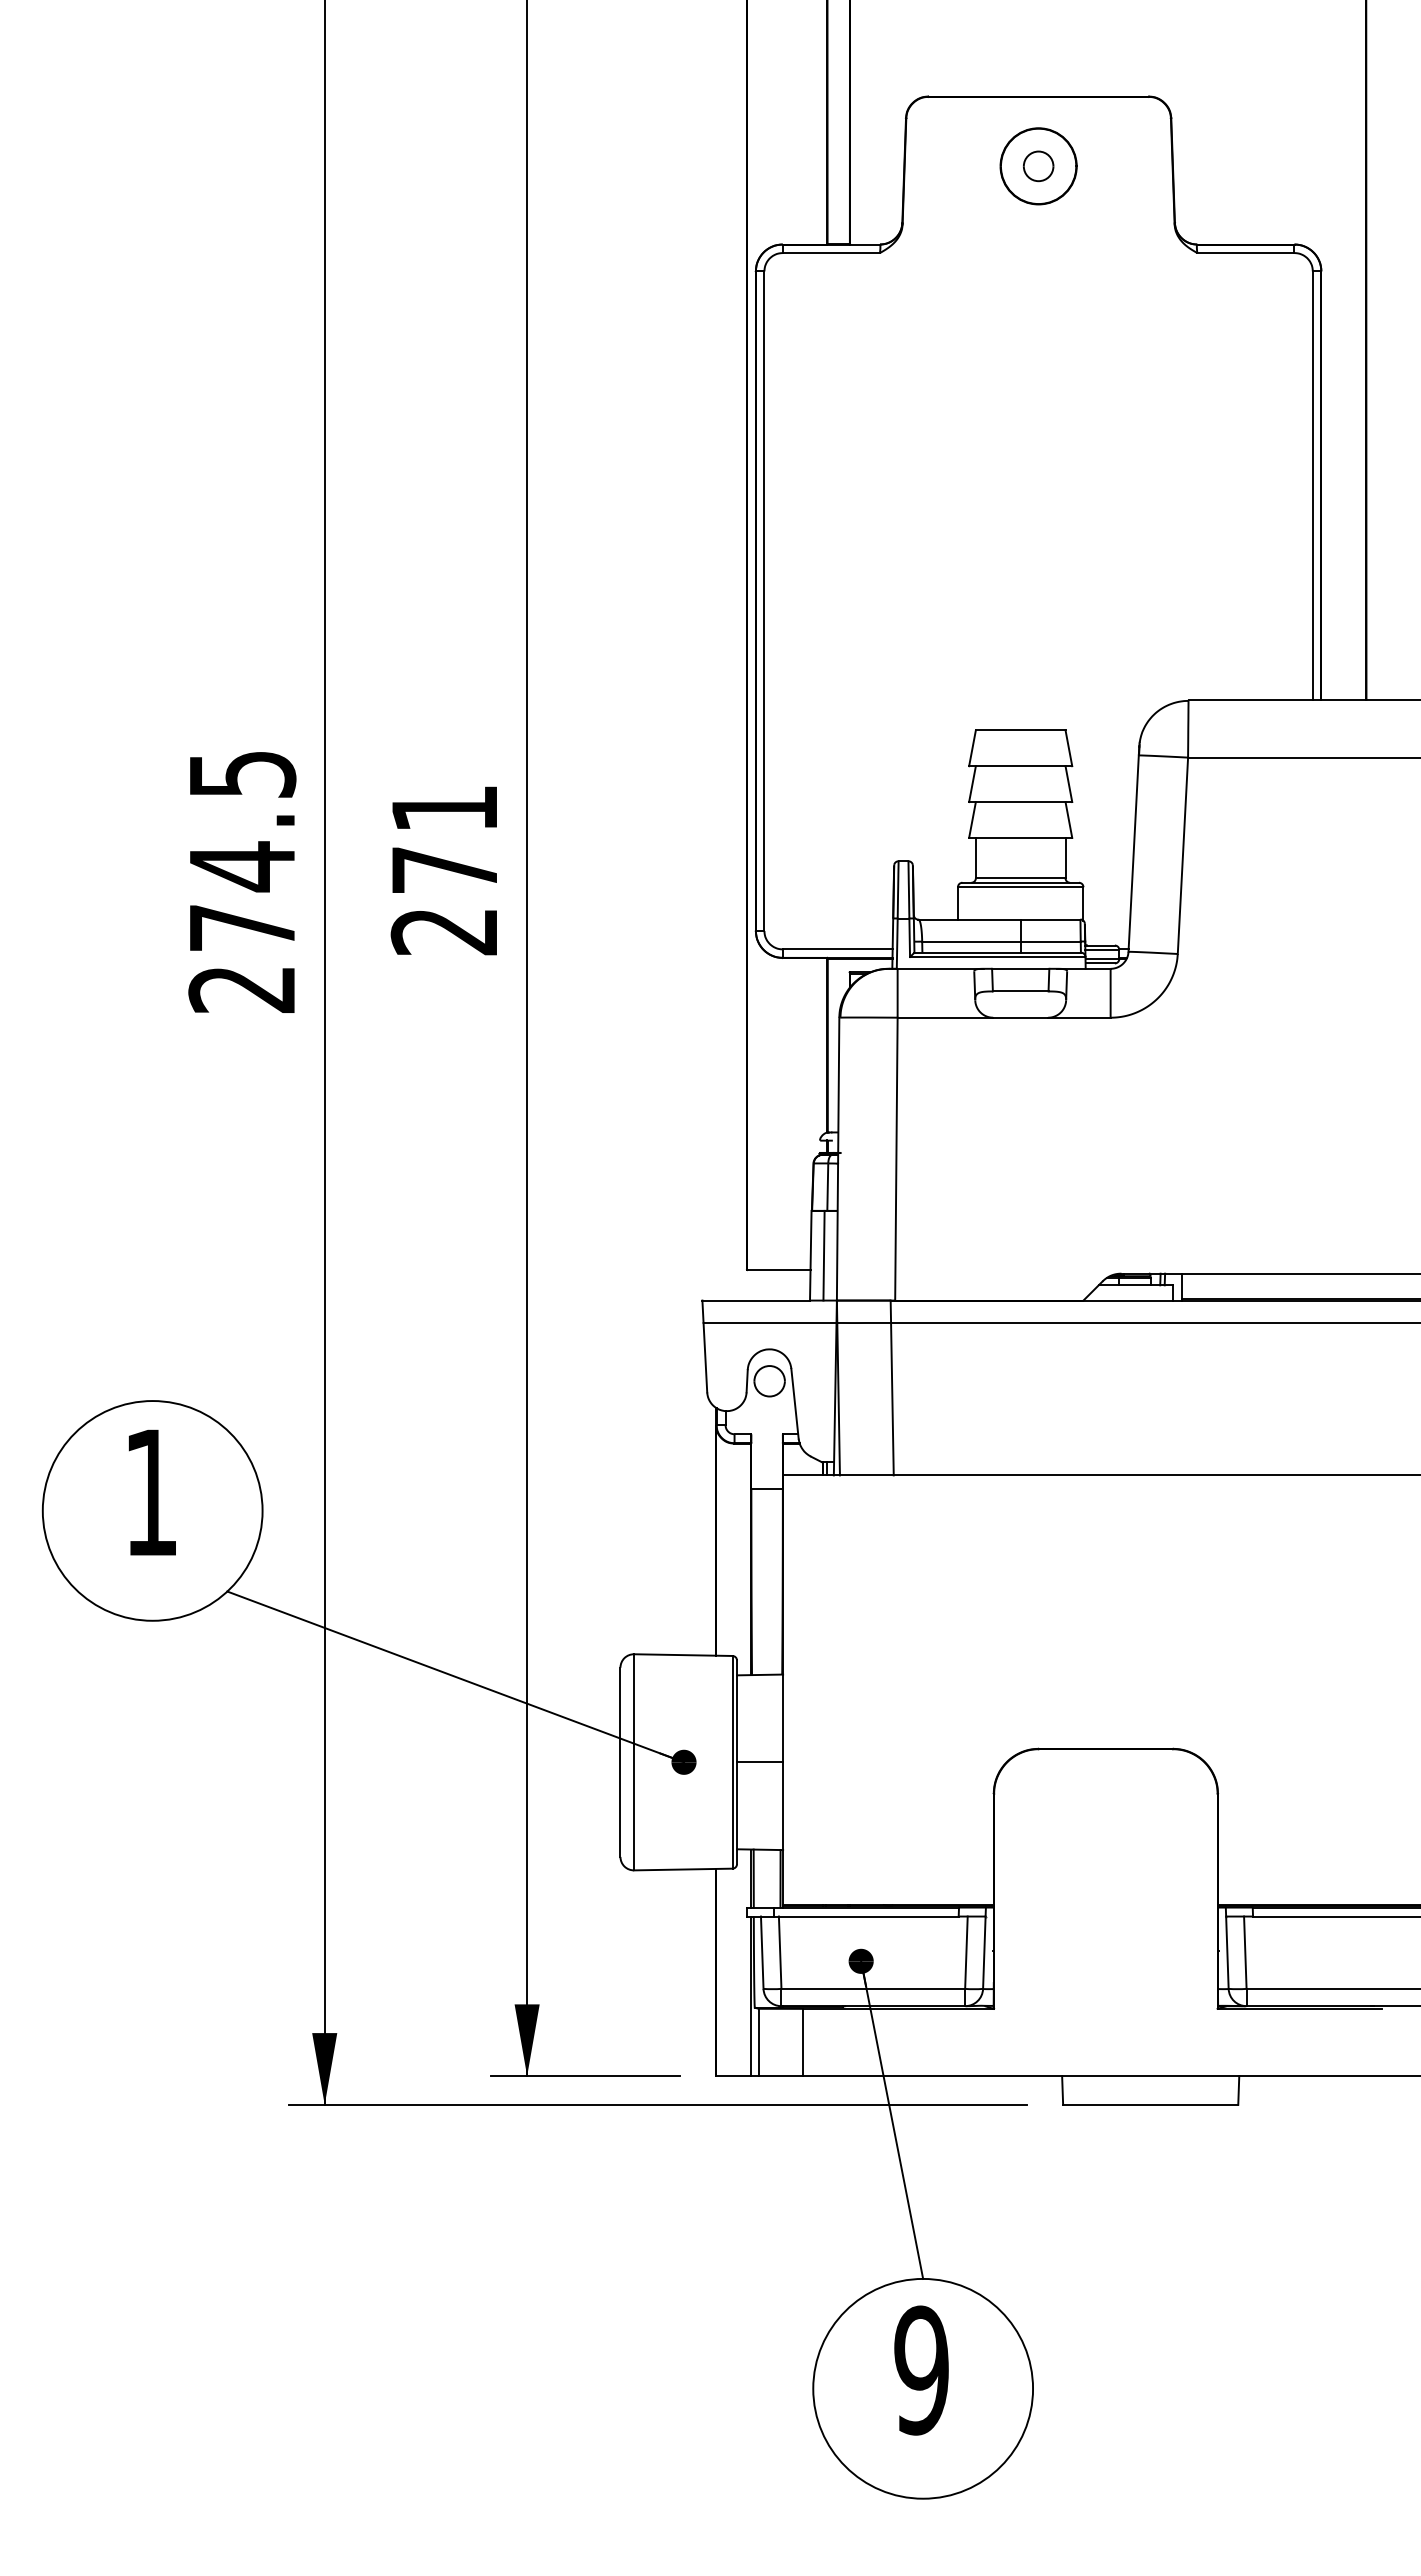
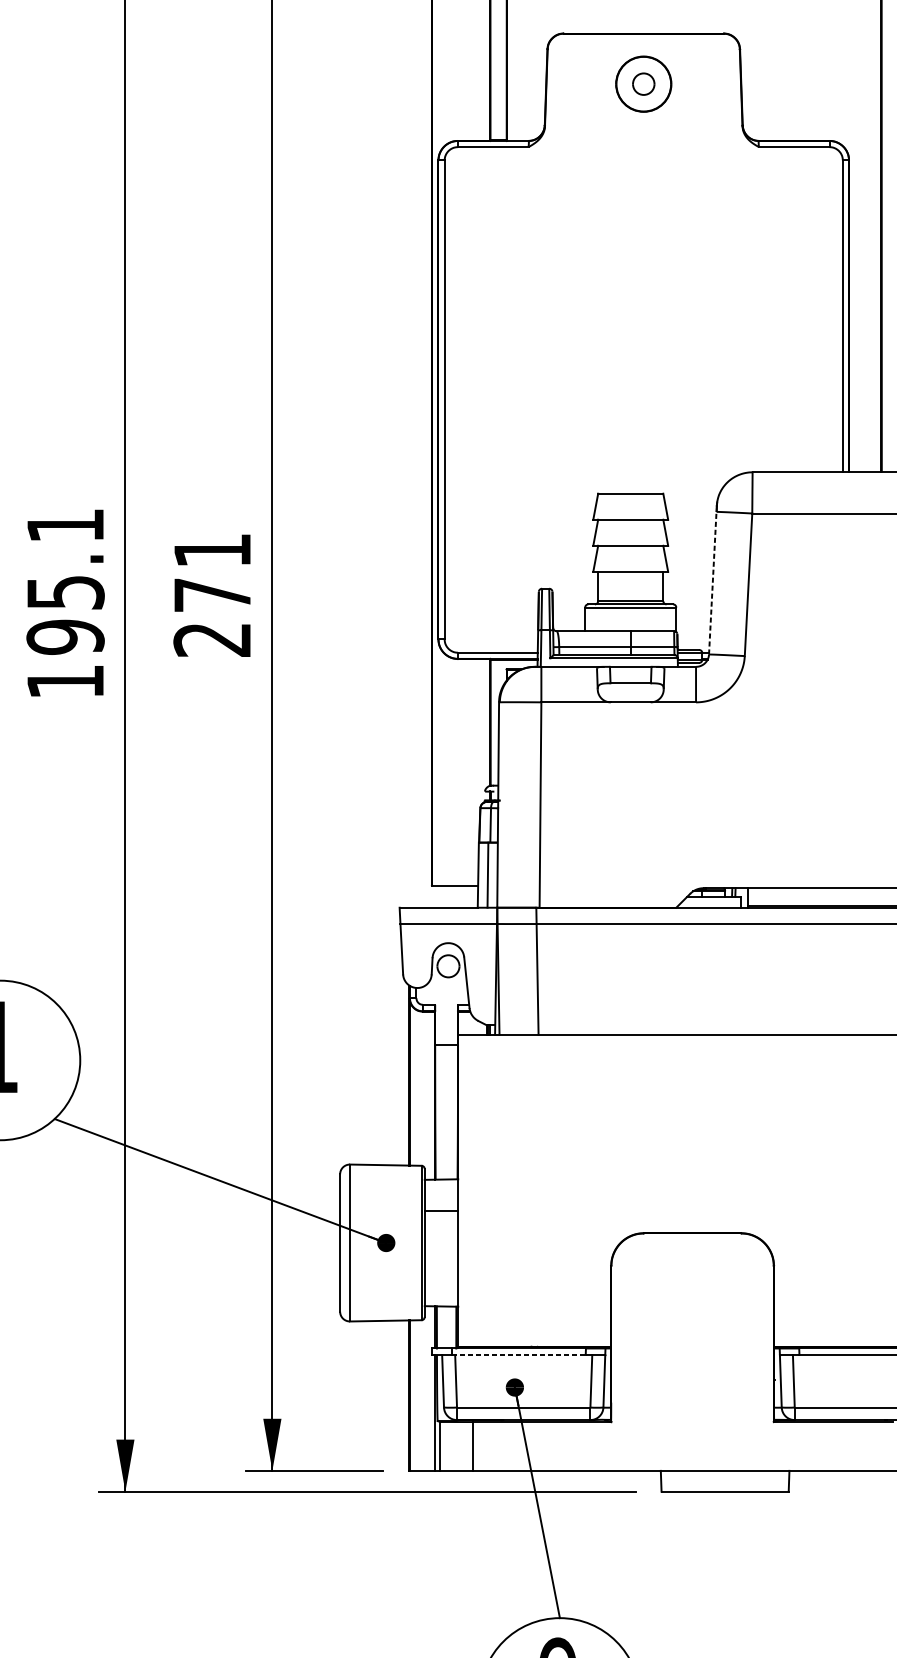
line: (1133, 853) -> (712, 583), solid -> dashed
text: (242, 882) -> (65, 604), 274.5 -> 195.1
line: (760, 1762) -> (441, 1211), moved
line: (866, 1916) -> (518, 1354), solid -> dashed

